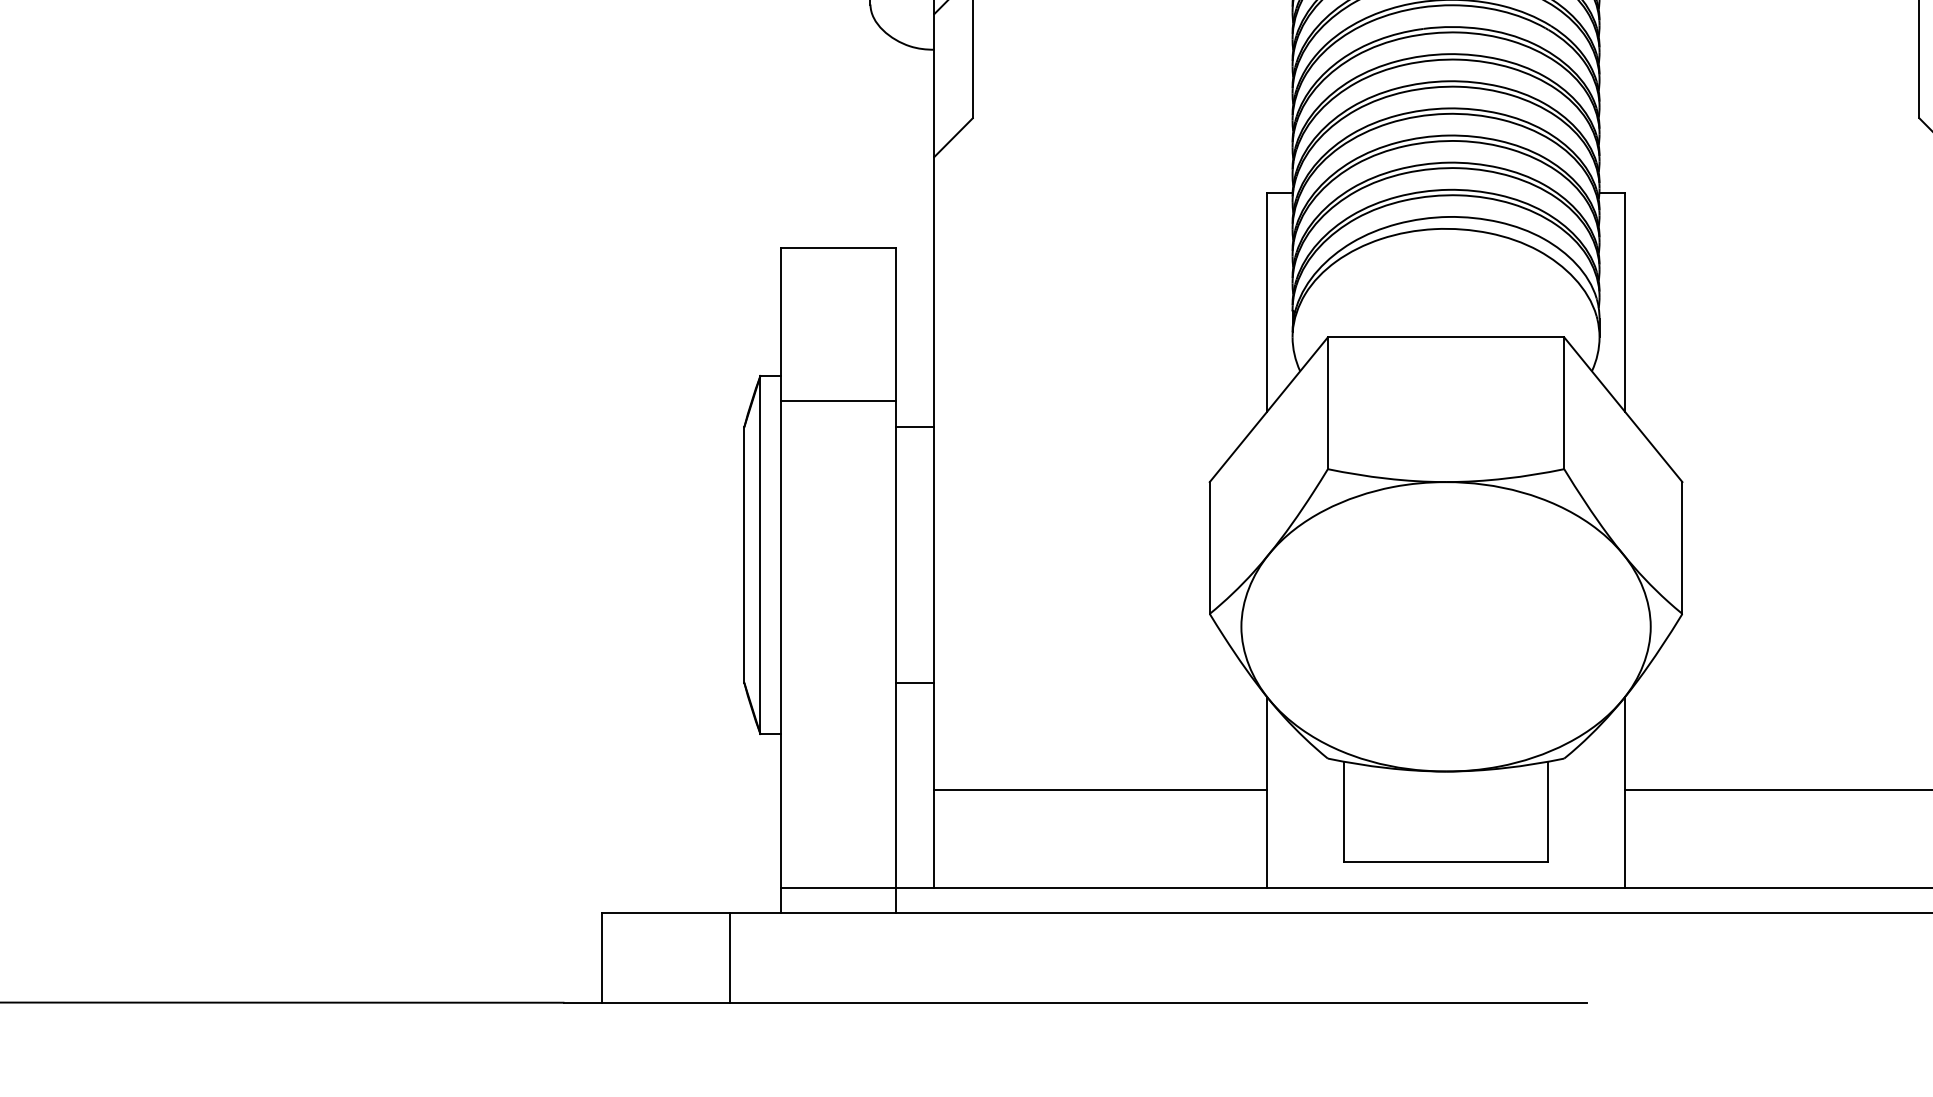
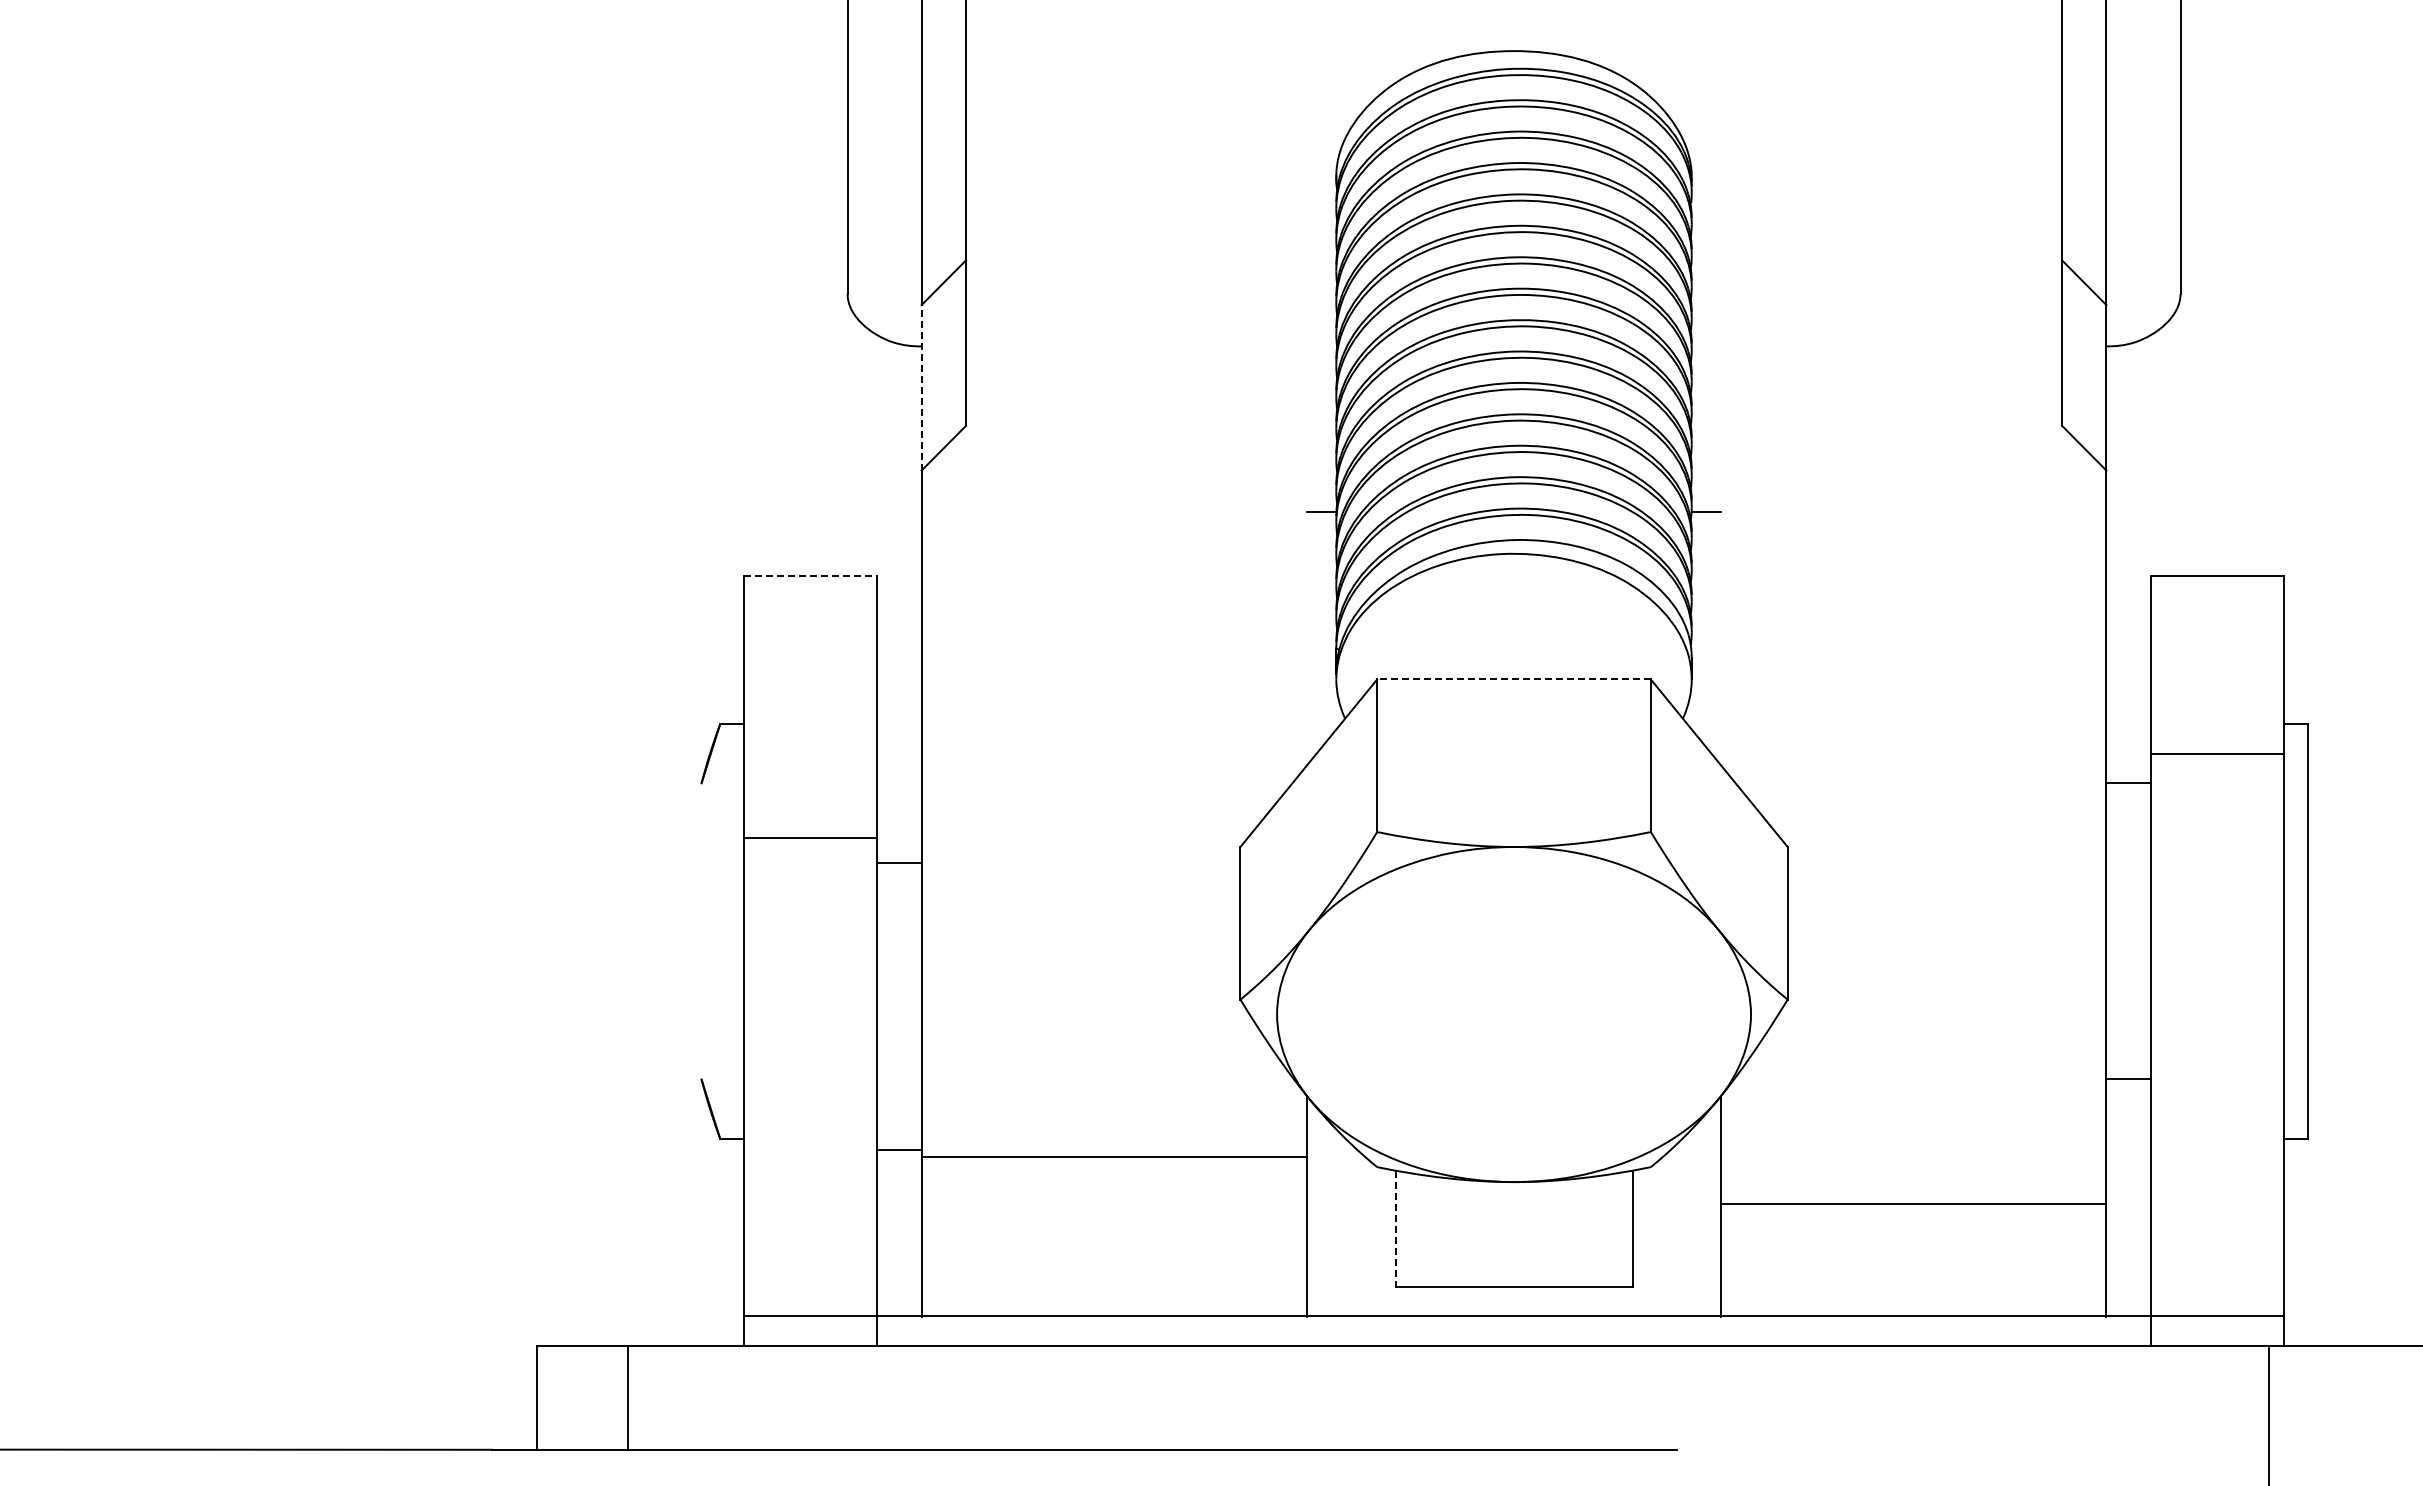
line: (934, 85) -> (921, 387), solid -> dashed
line: (838, 247) -> (810, 575), solid -> dashed
line: (1266, 302) -> (1306, 638), removed
line: (1625, 302) -> (1721, 638), removed
line: (1446, 337) -> (1514, 679), solid -> dashed
line: (838, 401) -> (810, 837), moved
line: (915, 427) -> (899, 863), moved
line: (744, 555) -> (701, 931), removed
line: (760, 555) -> (720, 931), removed
line: (915, 682) -> (899, 1150), moved
line: (1100, 790) -> (1113, 1156), moved
line: (1343, 812) -> (1395, 1229), solid -> dashed
line: (729, 957) -> (627, 1397), moved

